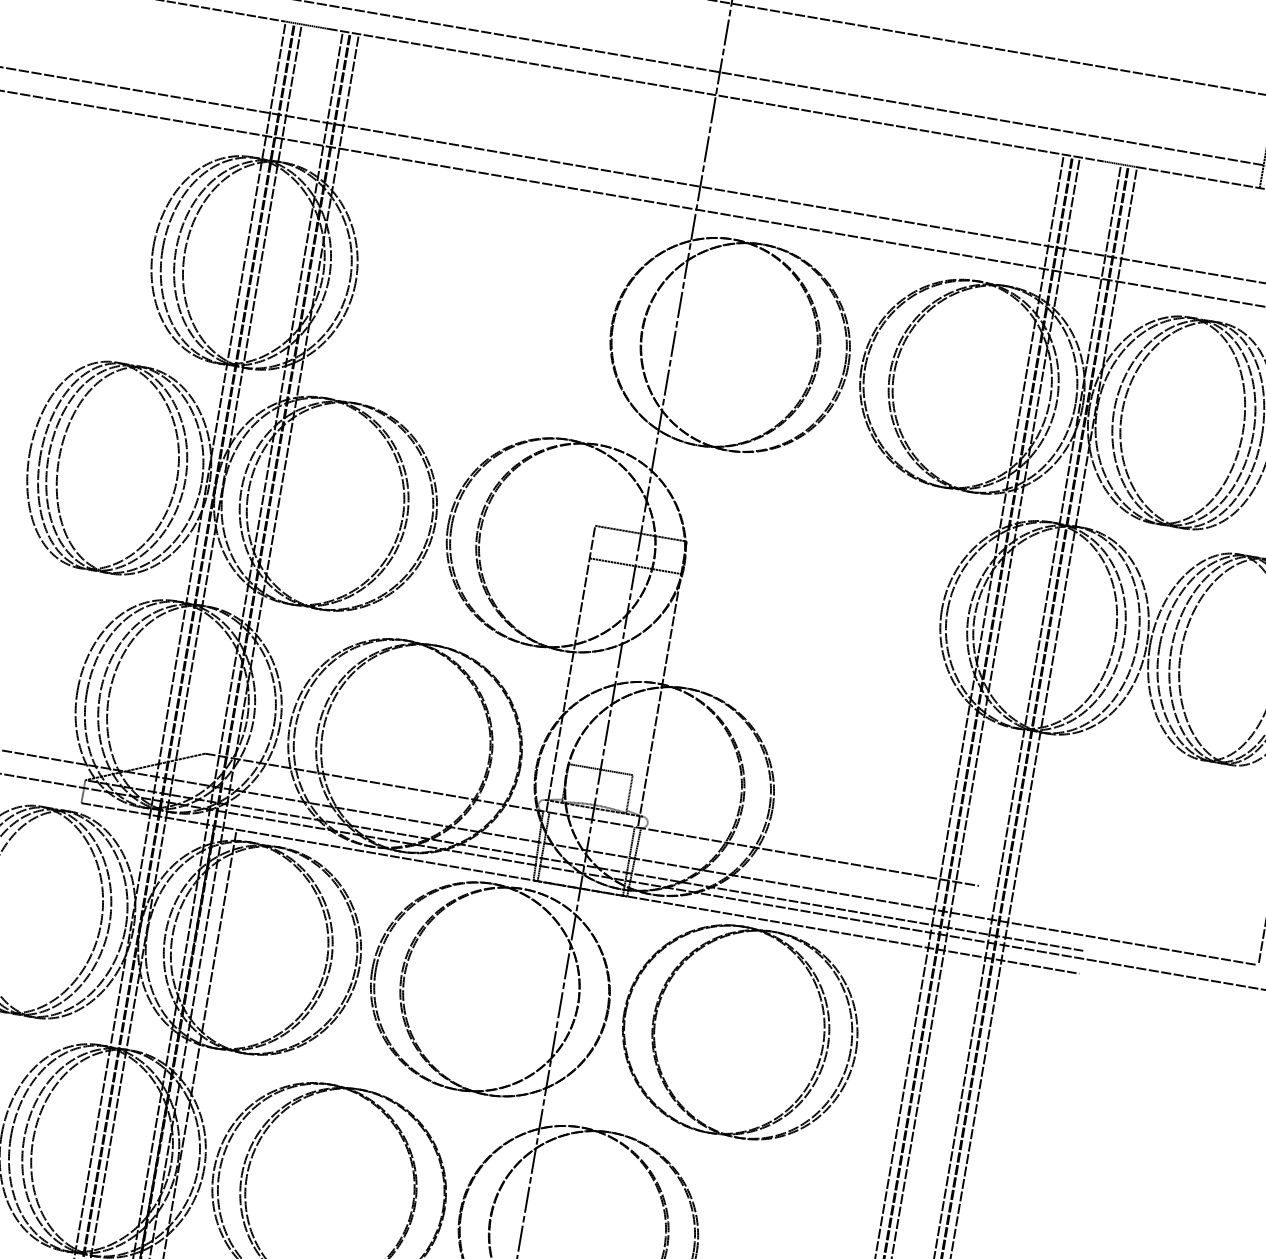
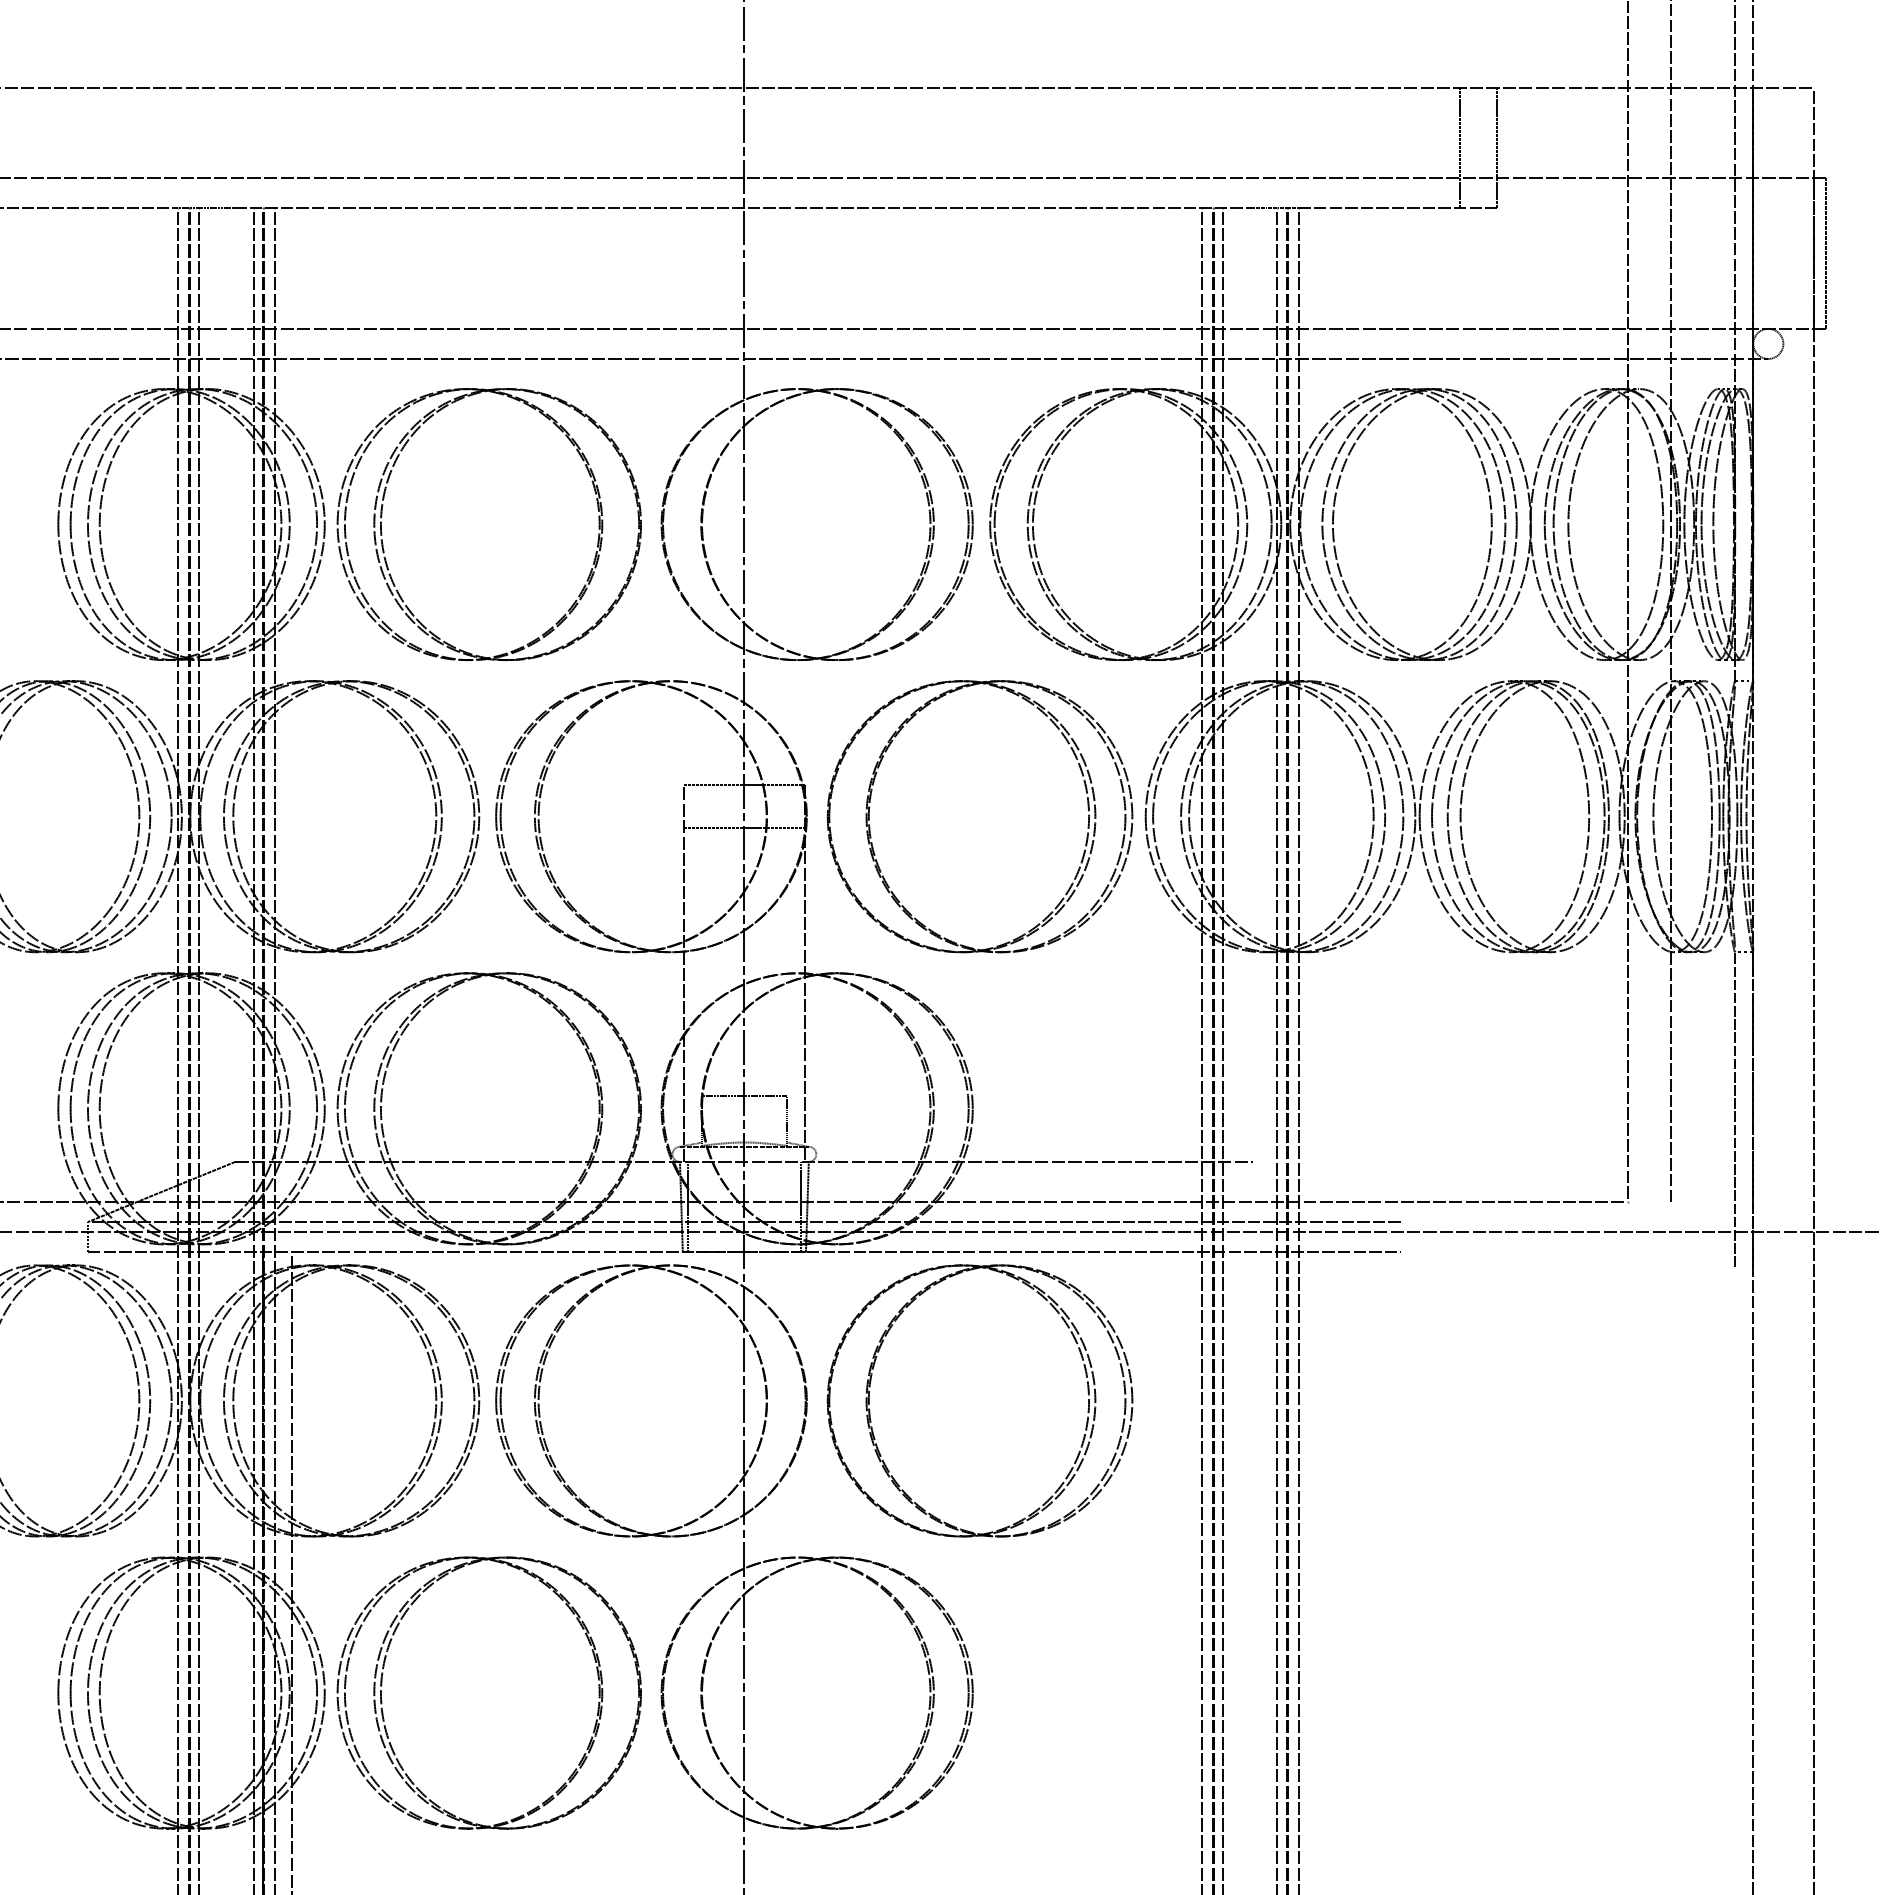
part: (400, 282) -> (382, 516), added
part: (898, 595) -> (1087, 808), added

